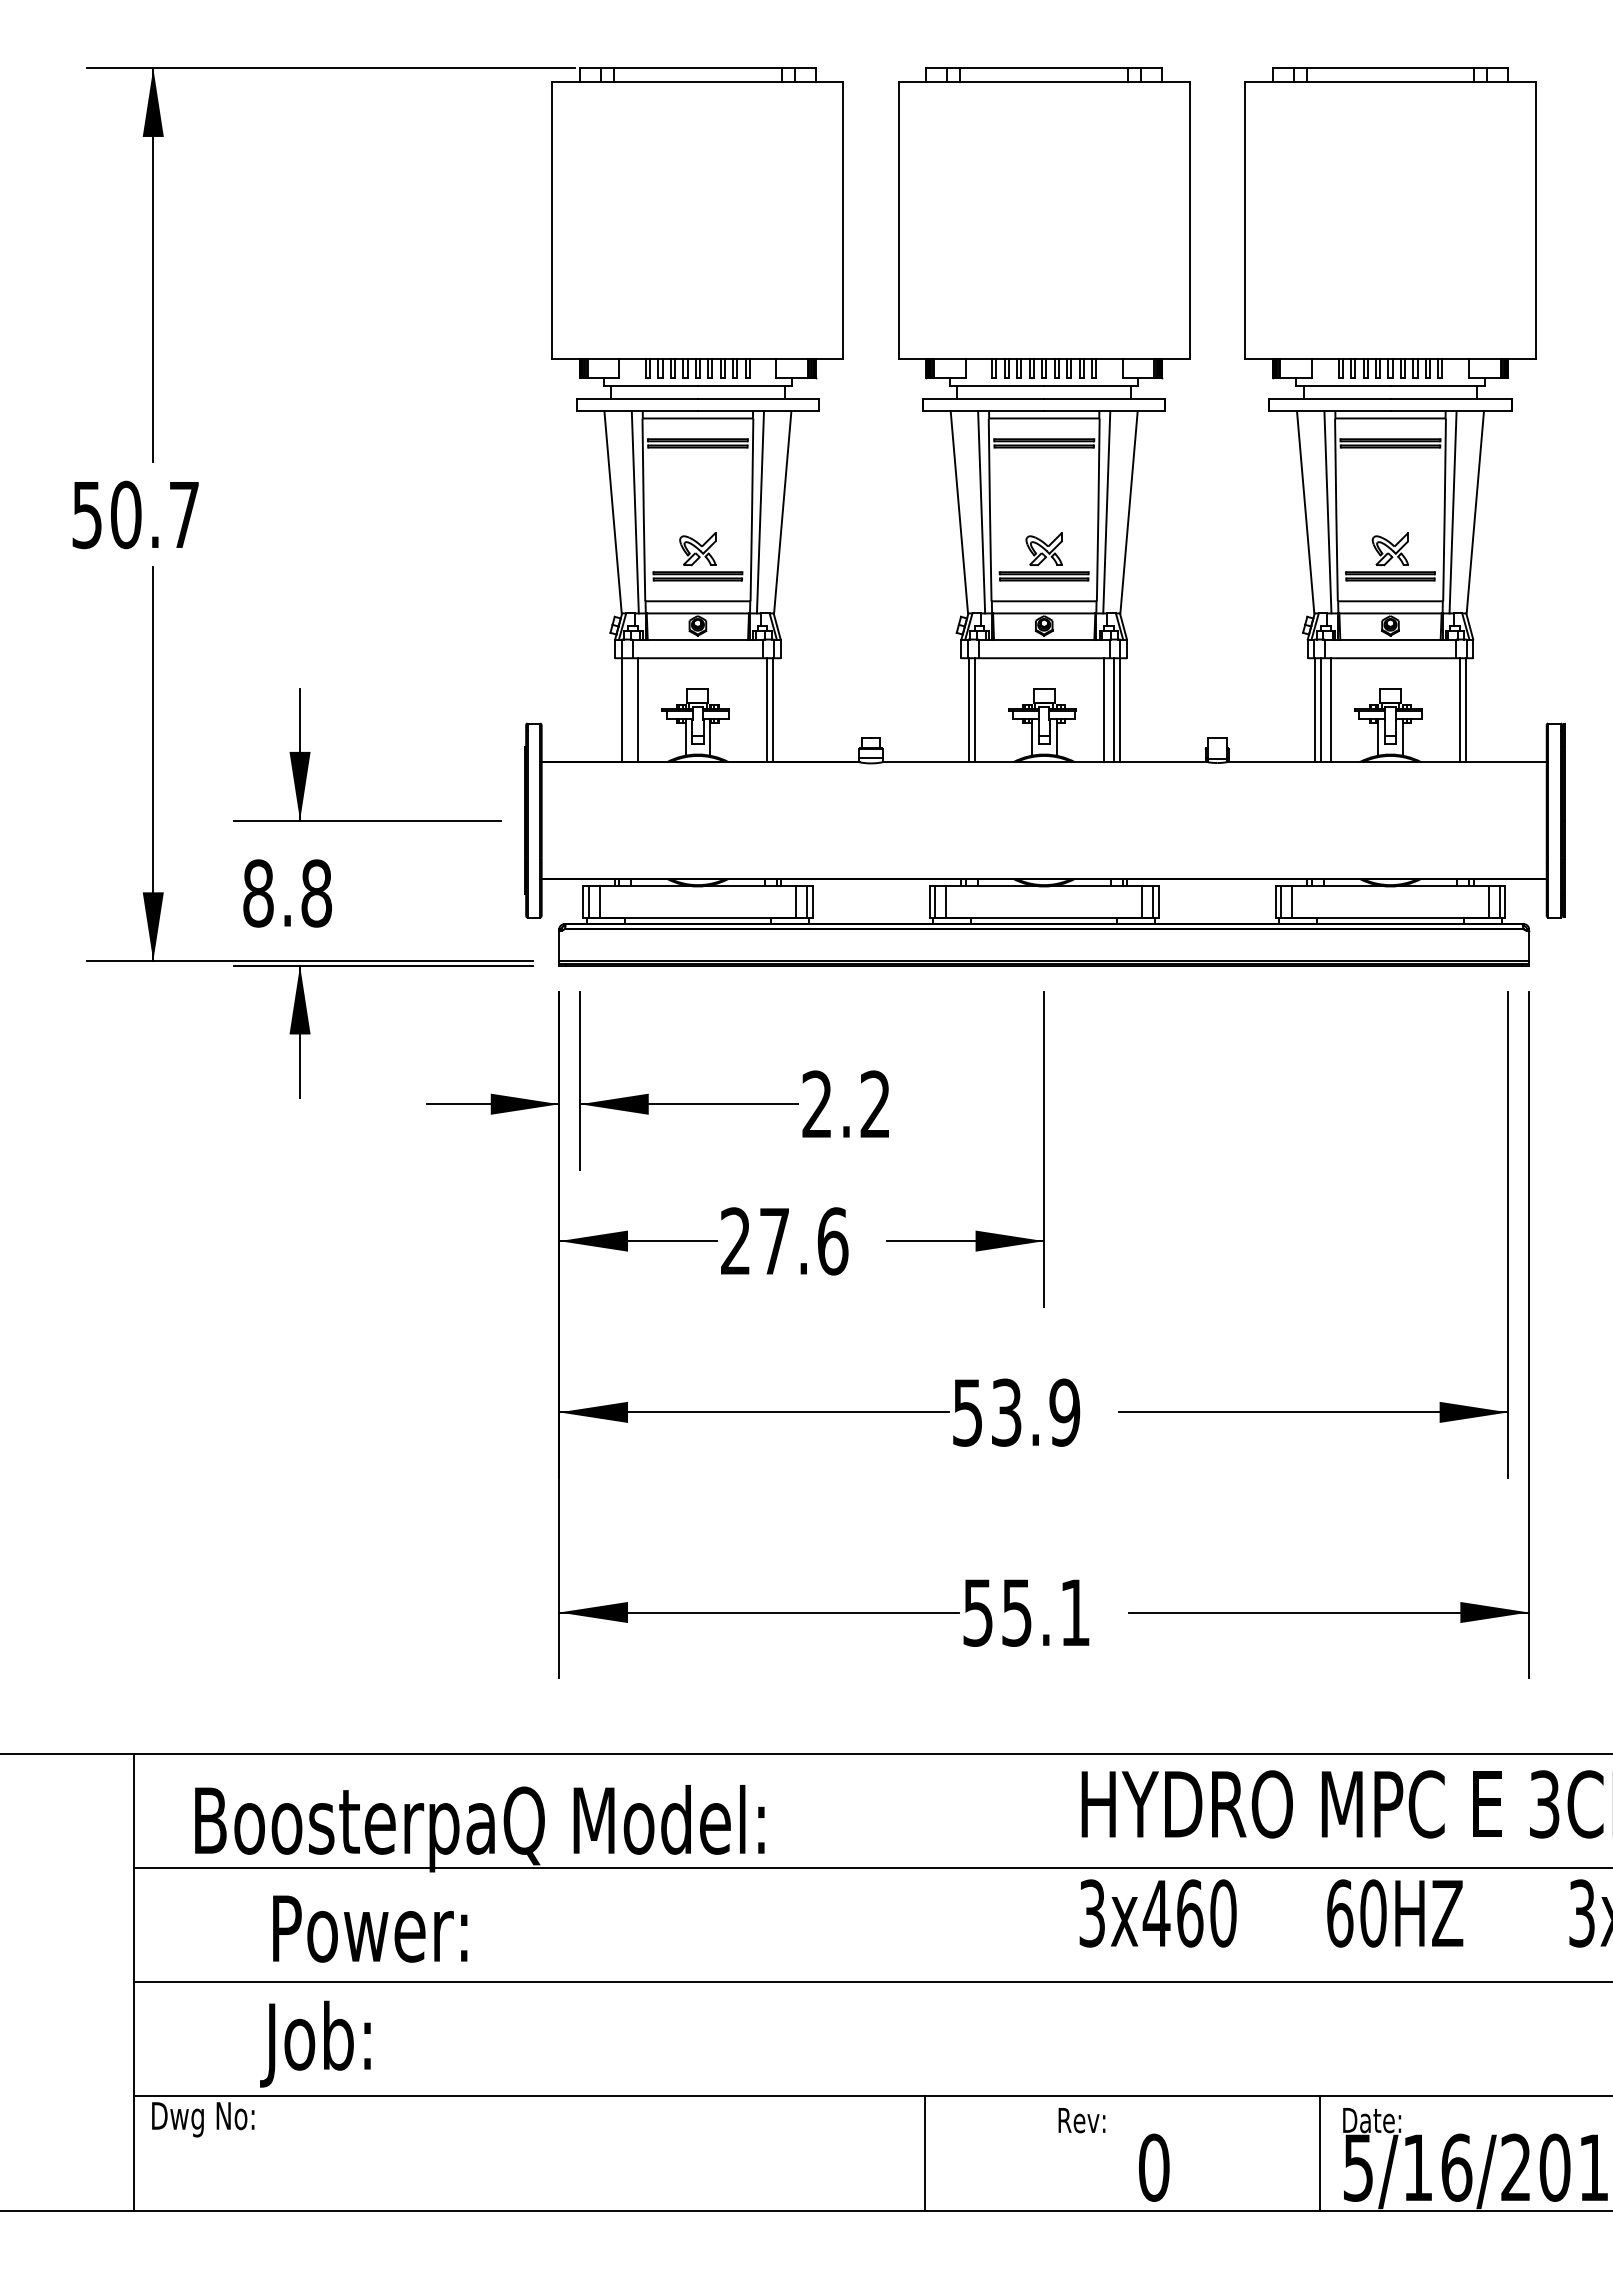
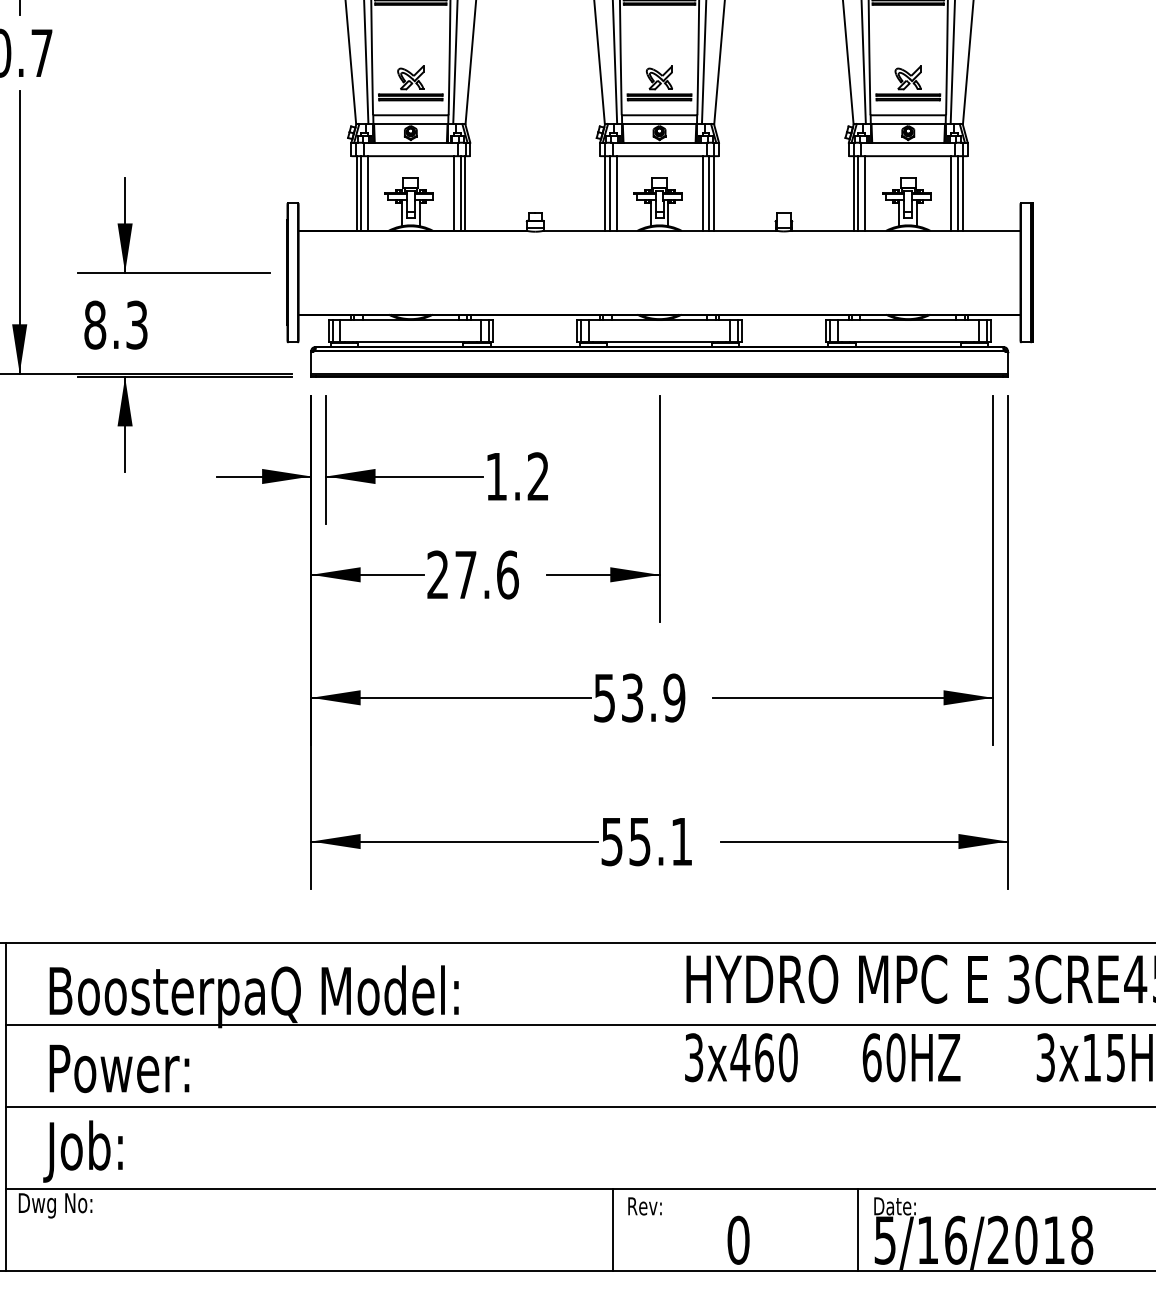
line: (628, 710) -> (361, 193), added
line: (757, 710) -> (453, 193), added
line: (984, 710) -> (616, 193), added
line: (1450, 710) -> (951, 193), added
text: (316, 893) -> (136, 325), 8.8 -> 8.3
text: (816, 1103) -> (496, 475), 2.2 -> 1.2
text: (370, 1928) -> (119, 1068), moved
text: (315, 2043) -> (83, 1151), moved
text: (1081, 2120) -> (644, 1206), moved
line: (925, 2153) -> (613, 1230), moved

